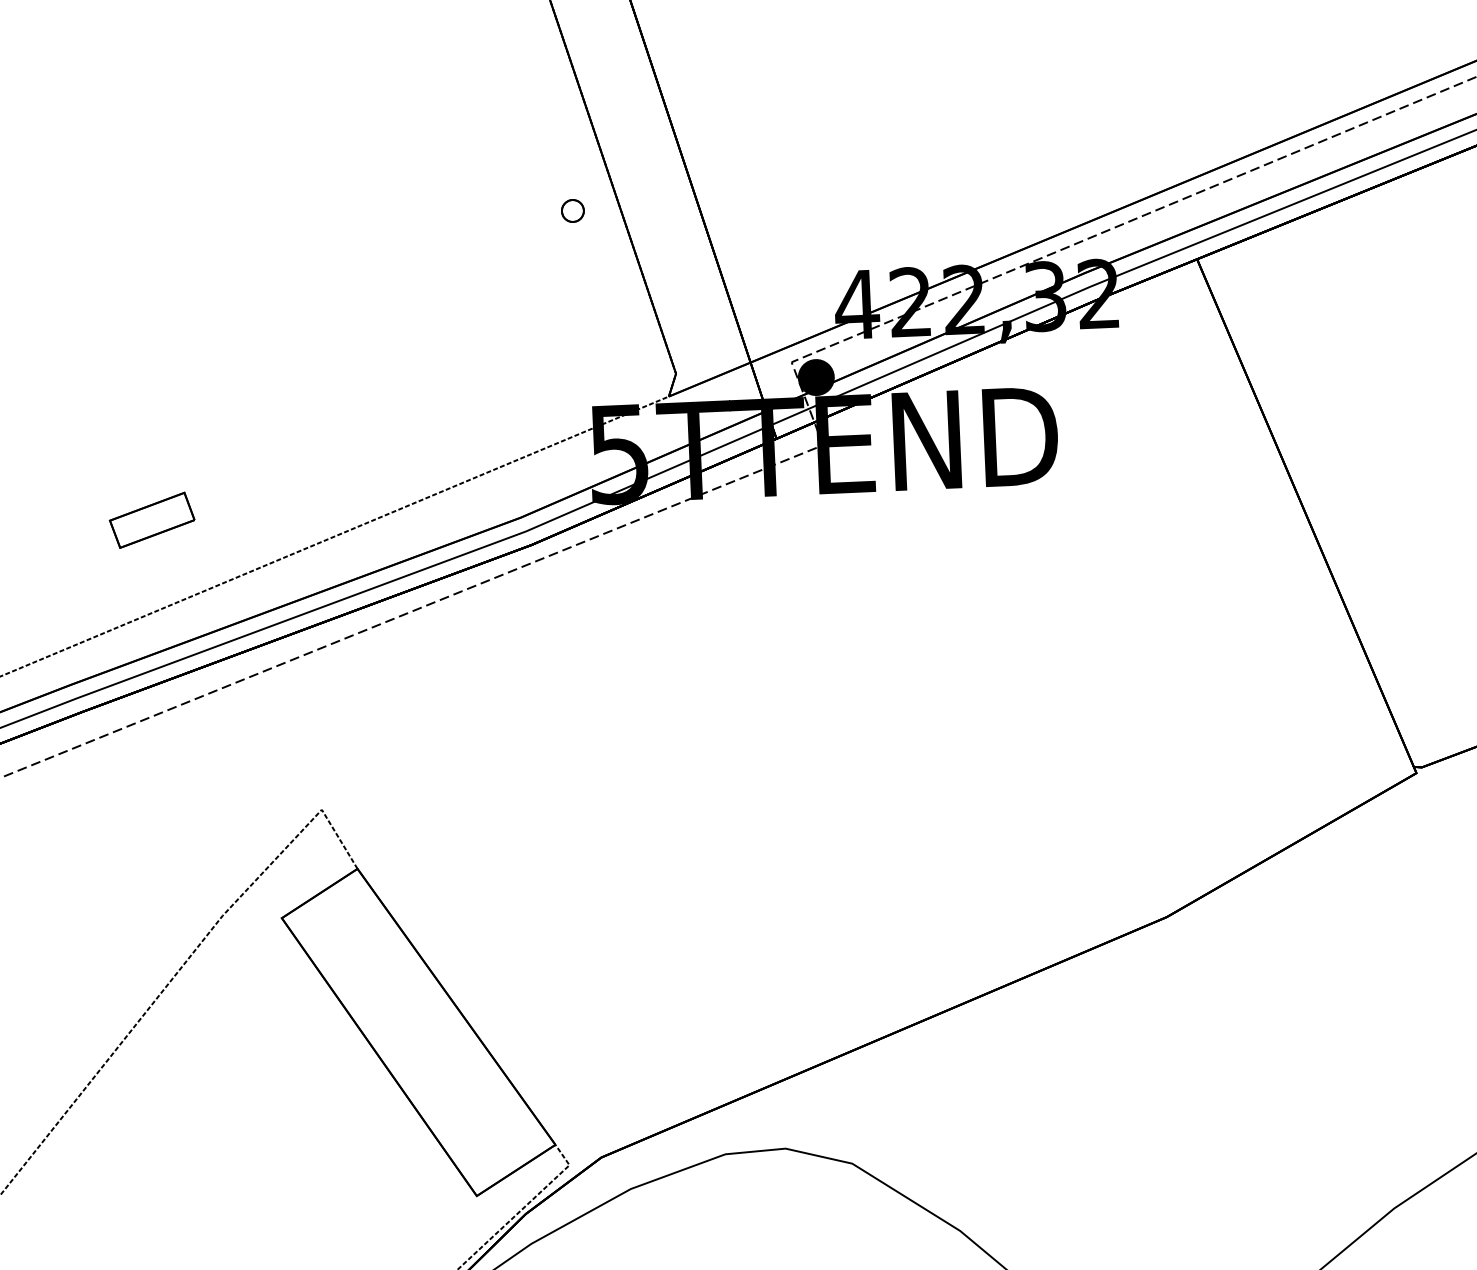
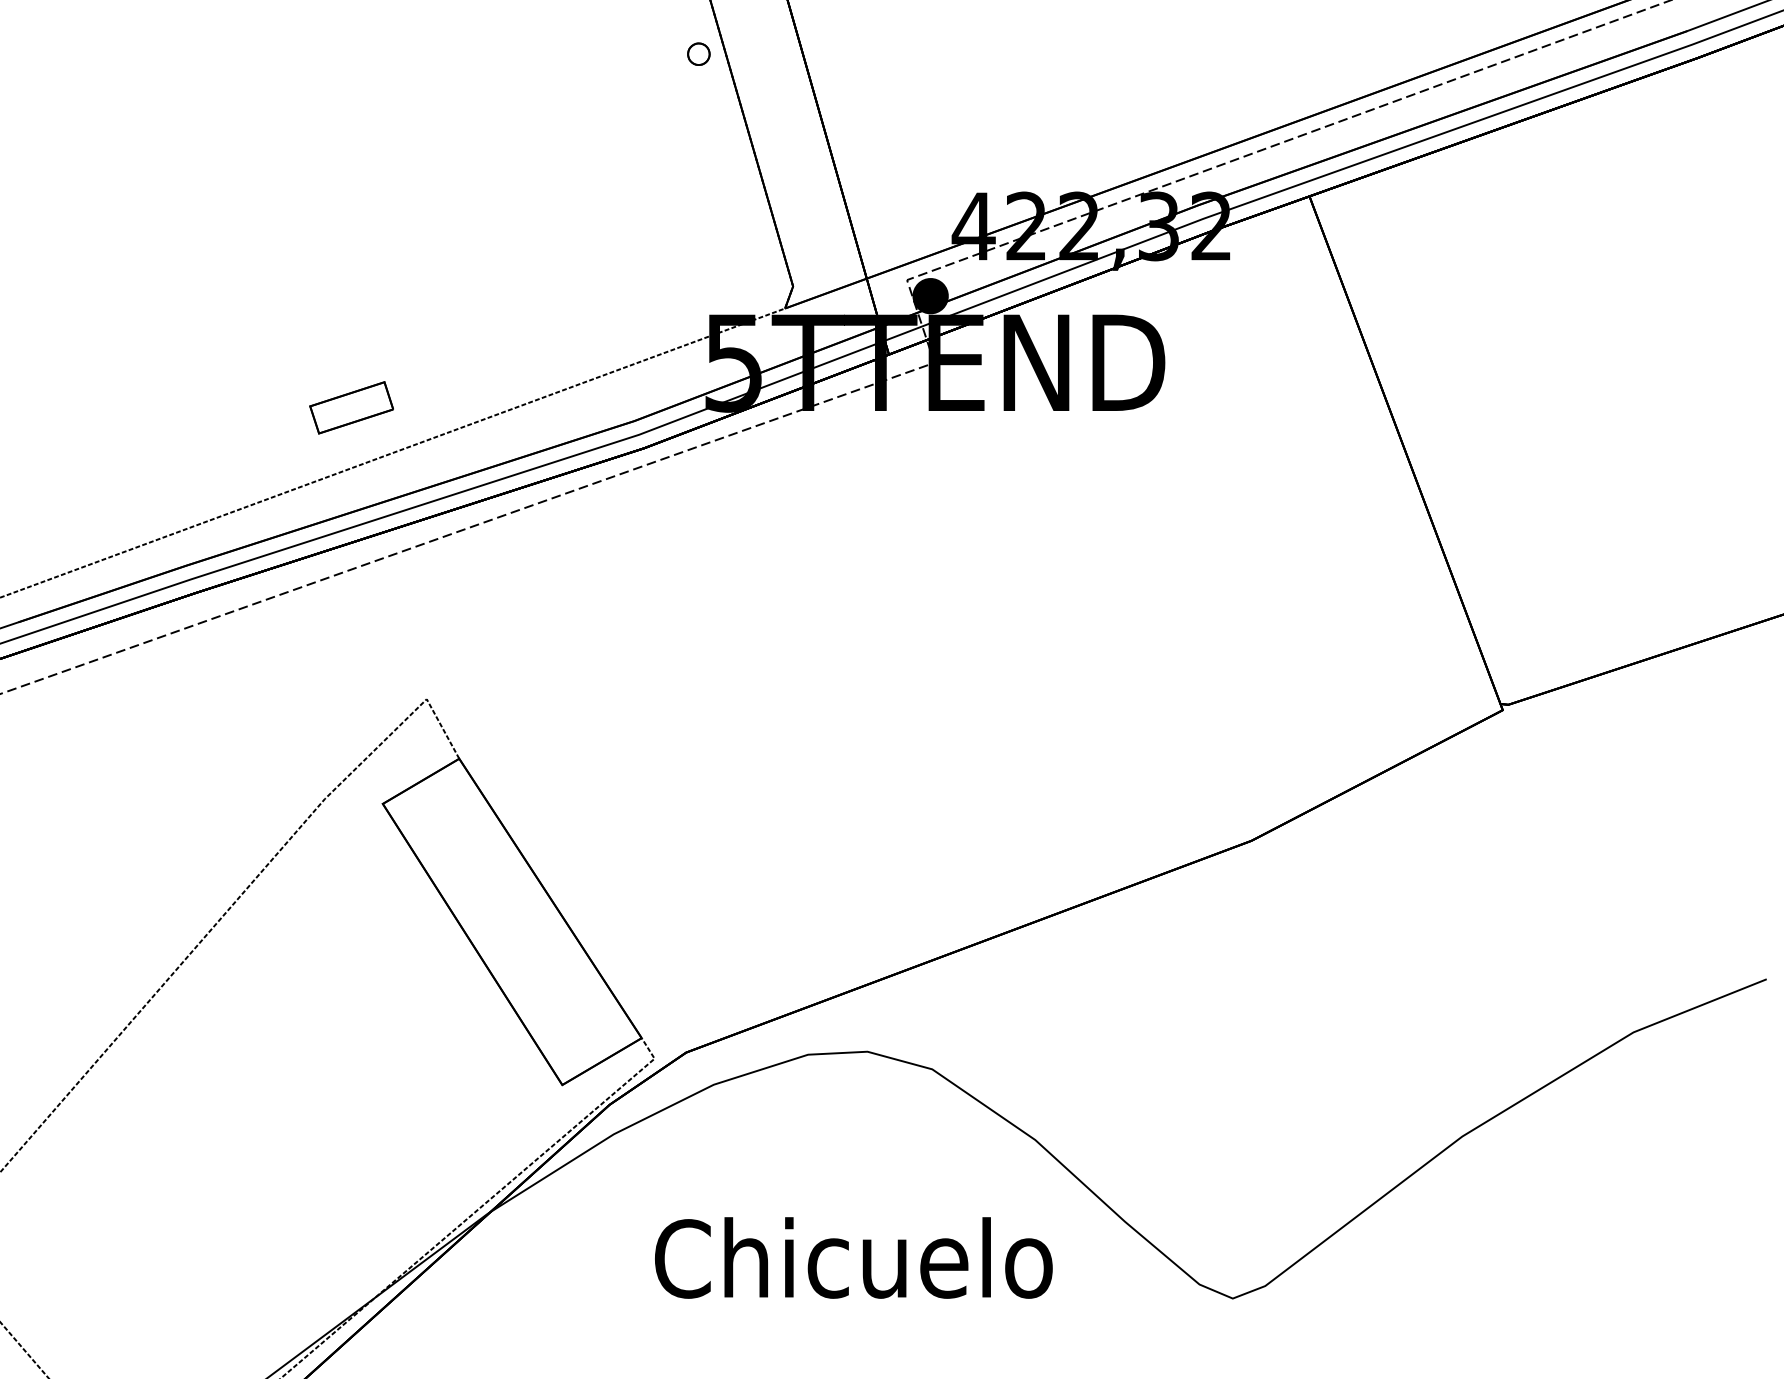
part: (572, 210) -> (698, 53), moved
part: (152, 519) -> (351, 407), moved

